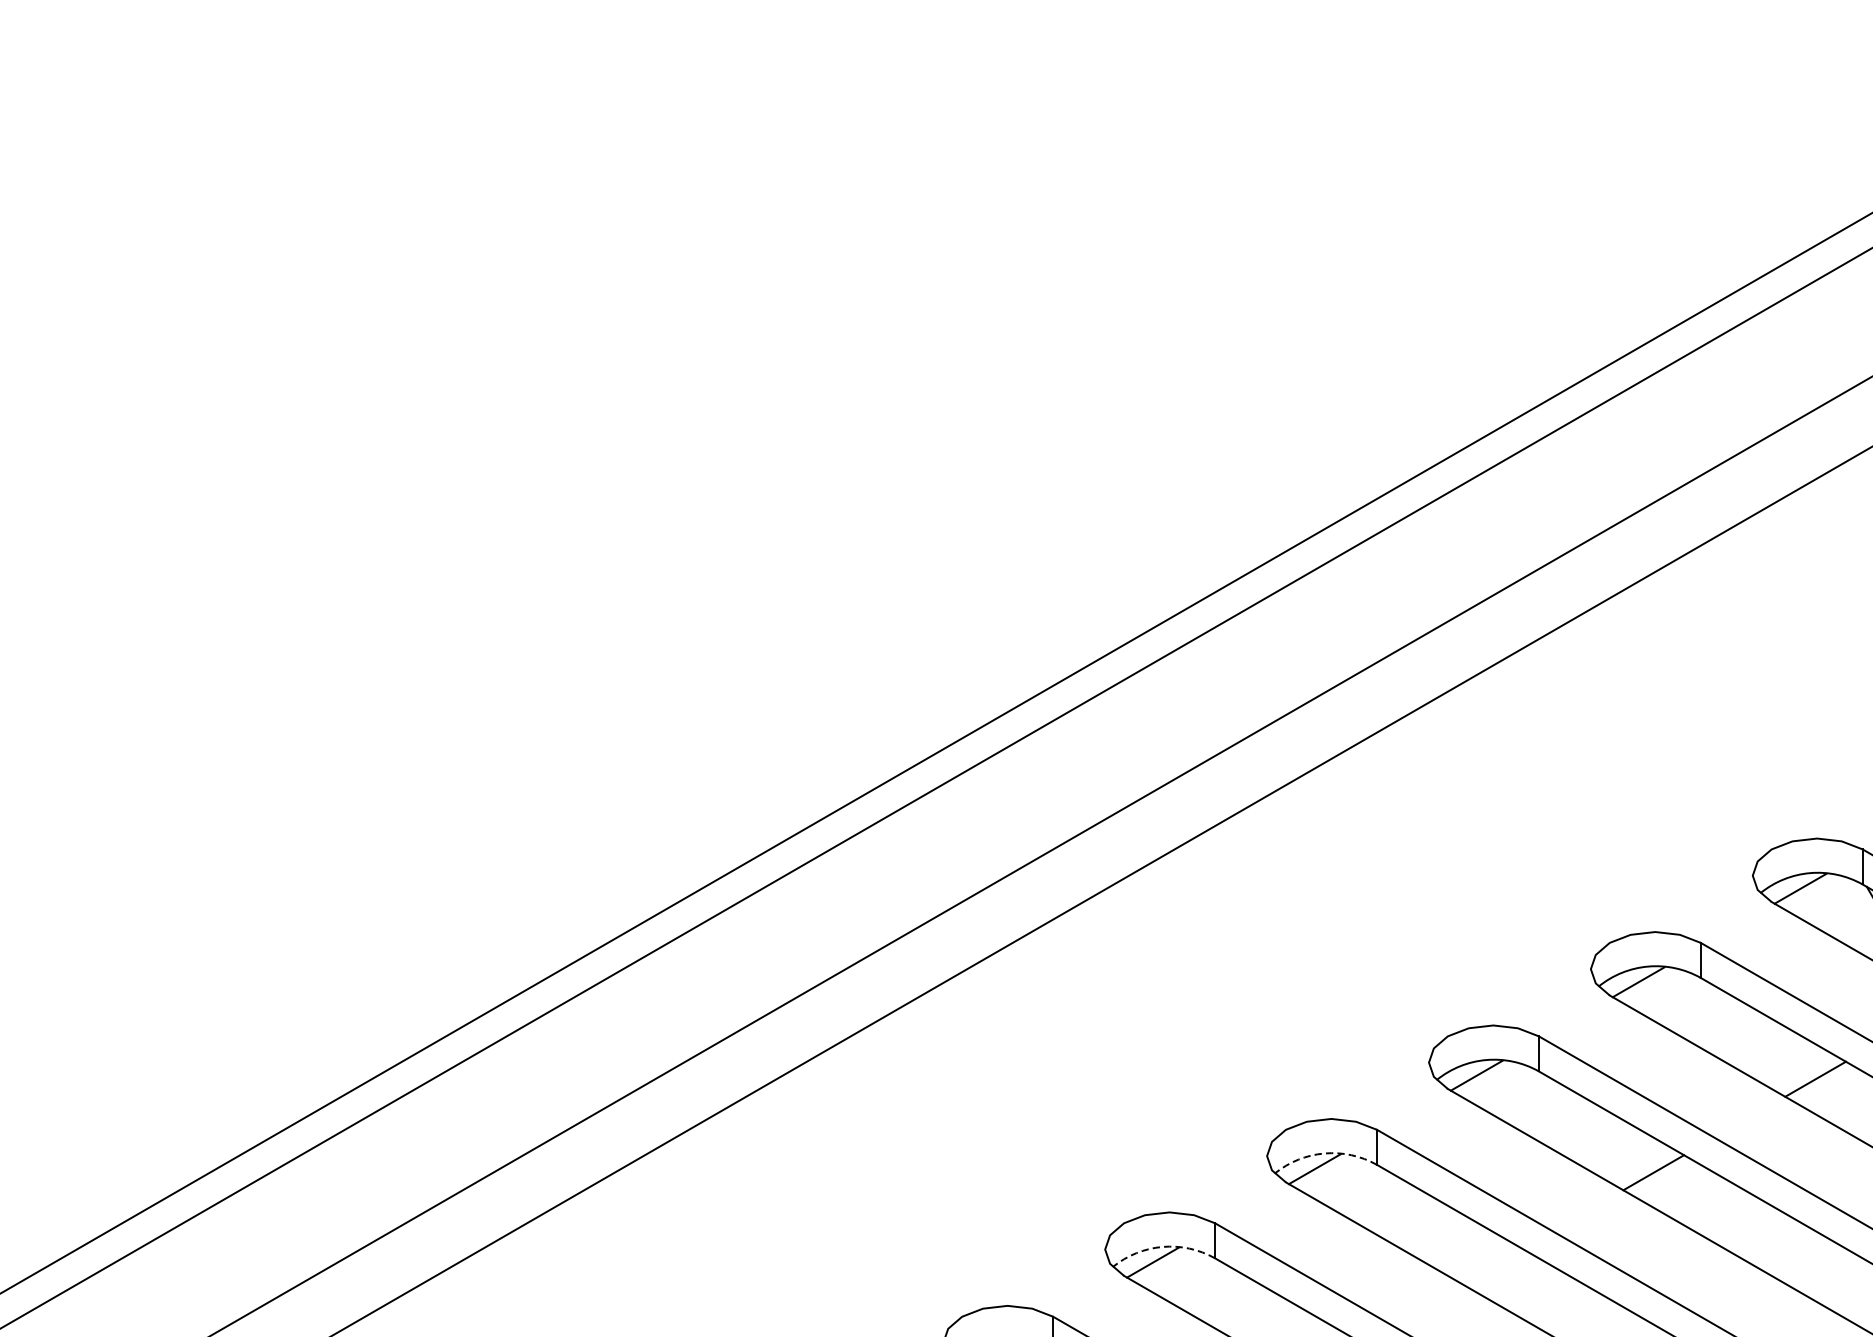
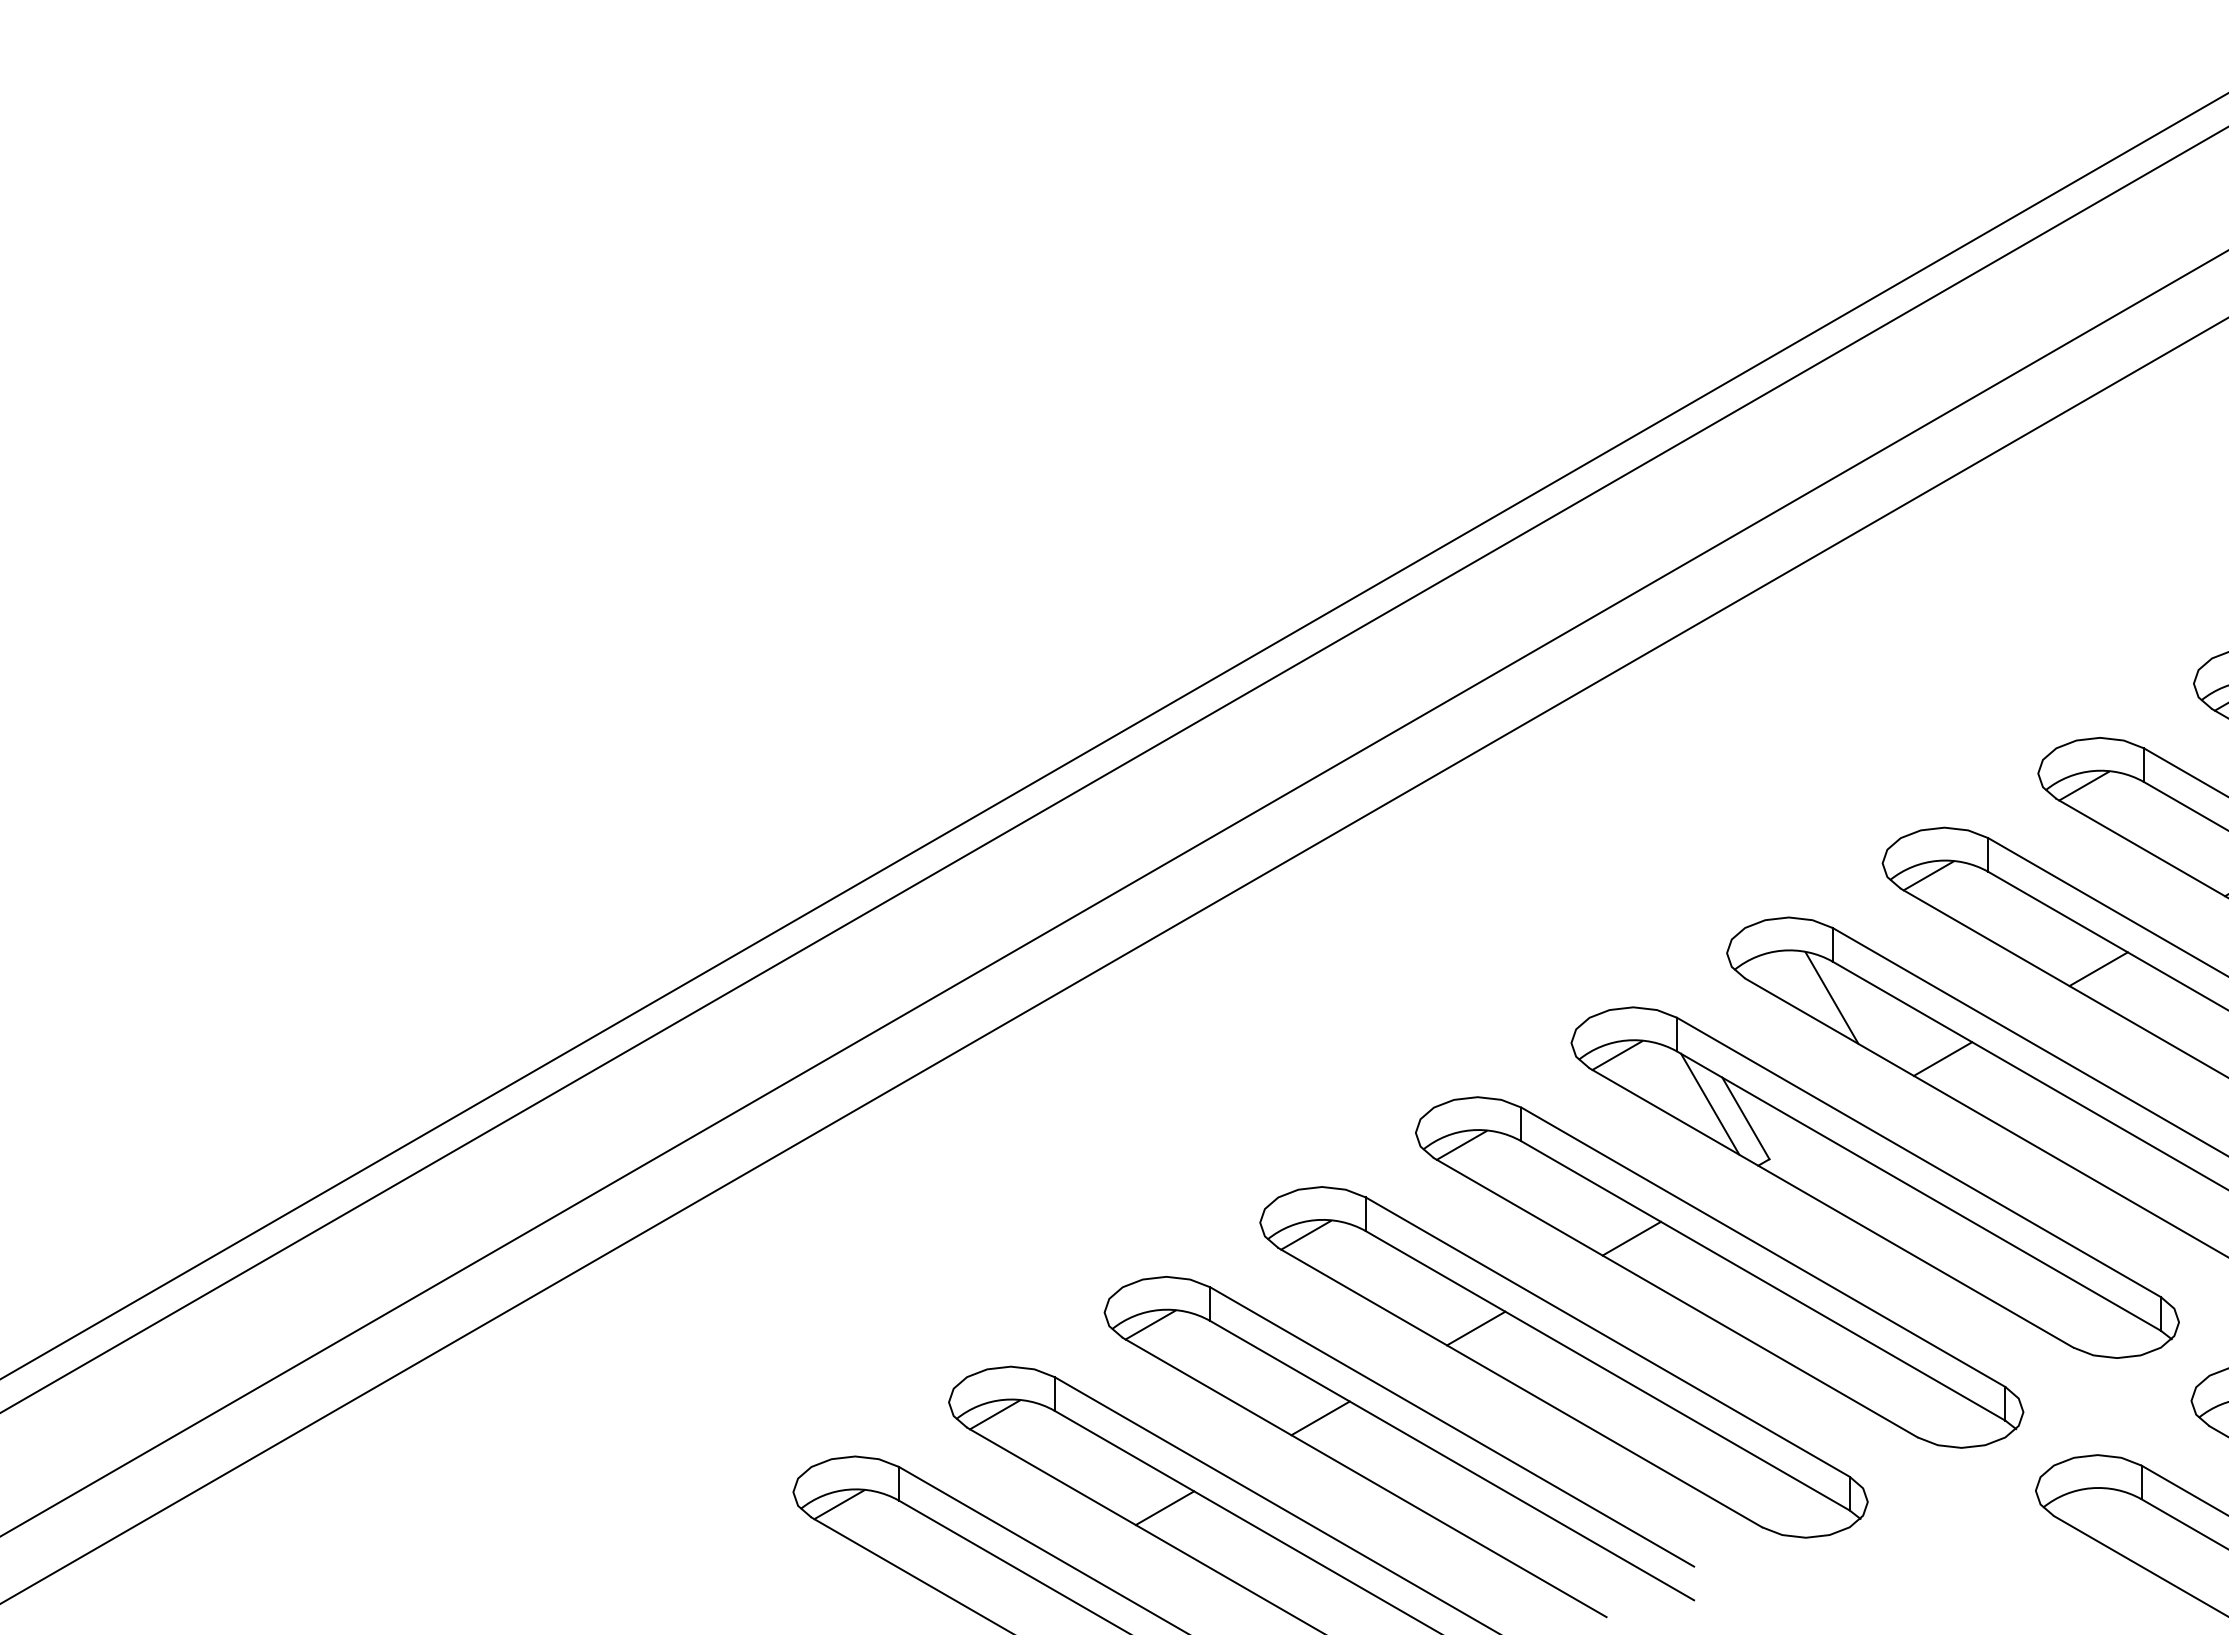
arc: (1324, 1153) -> (1159, 1310), dashed -> solid
arc: (1162, 1246) -> (1004, 1399), dashed -> solid
line: (1491, 1266) -> (1320, 1418), added

